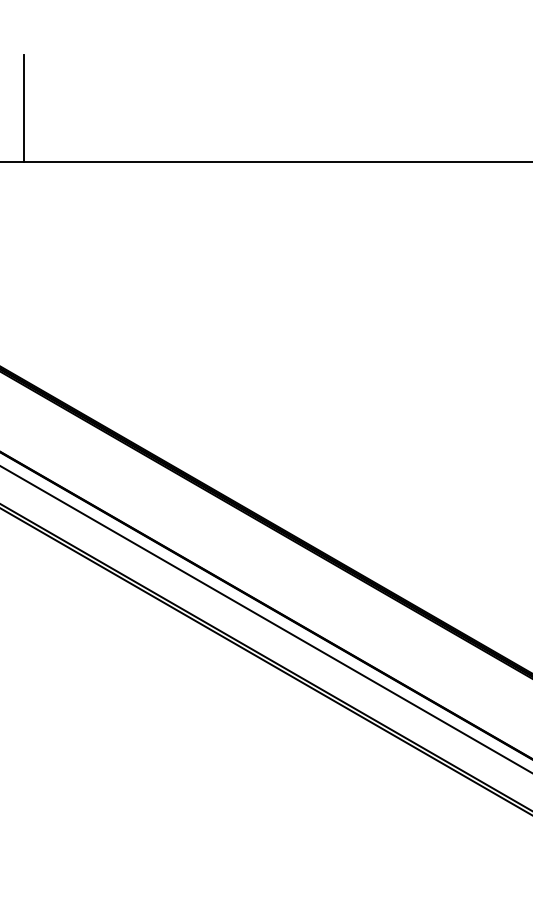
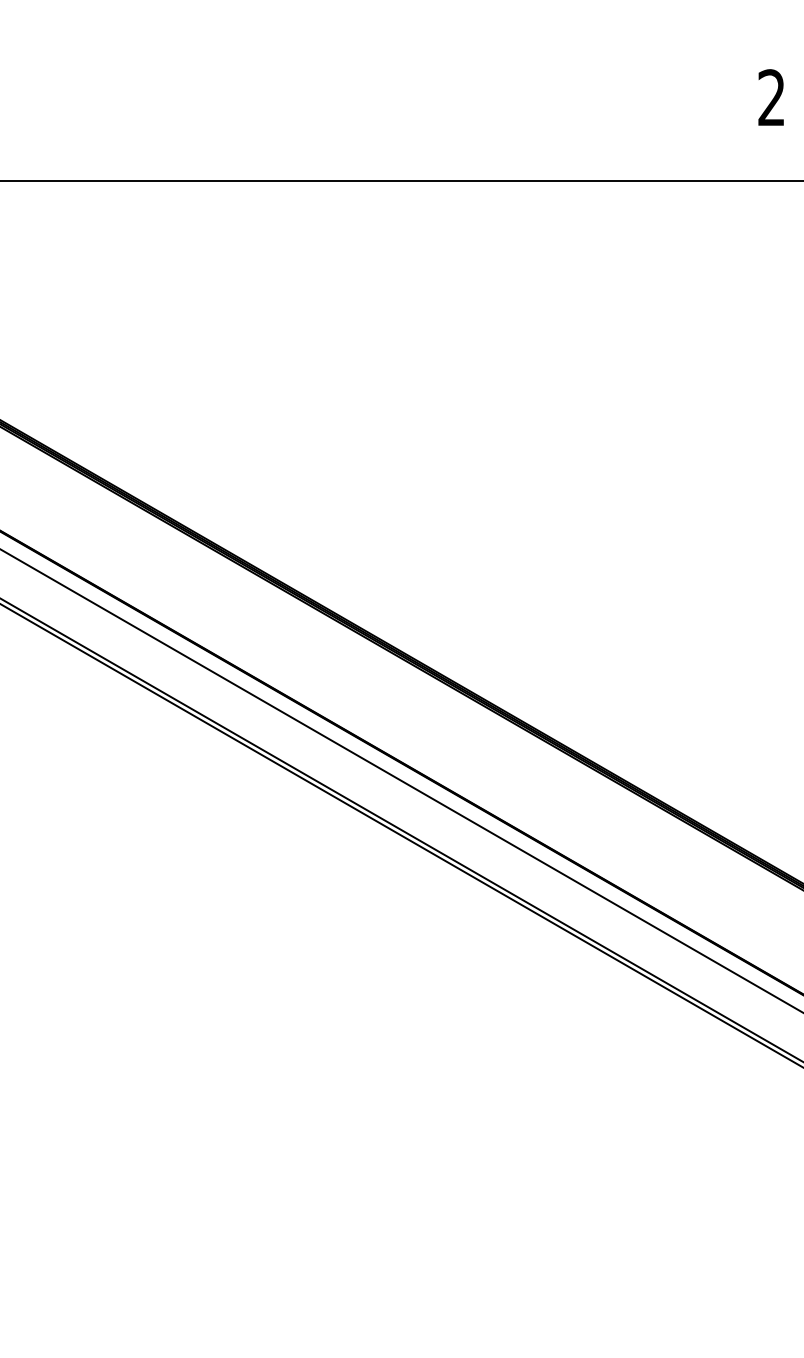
line: (24, 108) -> (77, 111), removed

